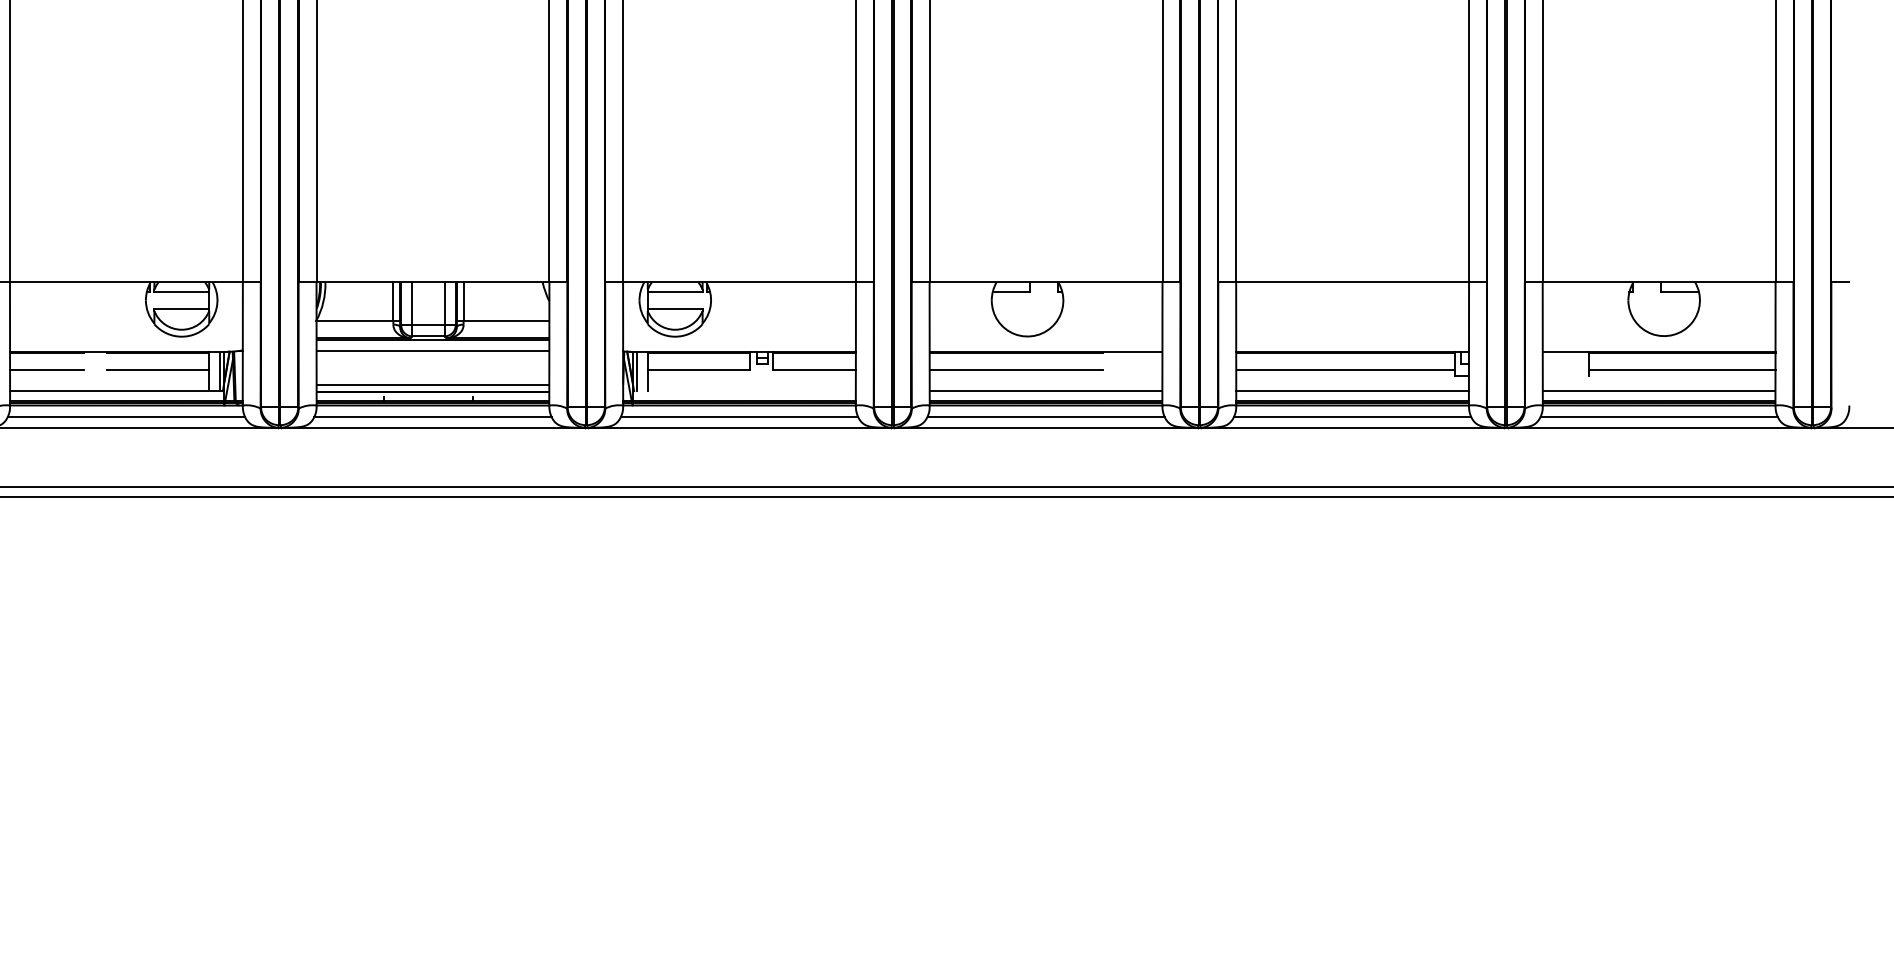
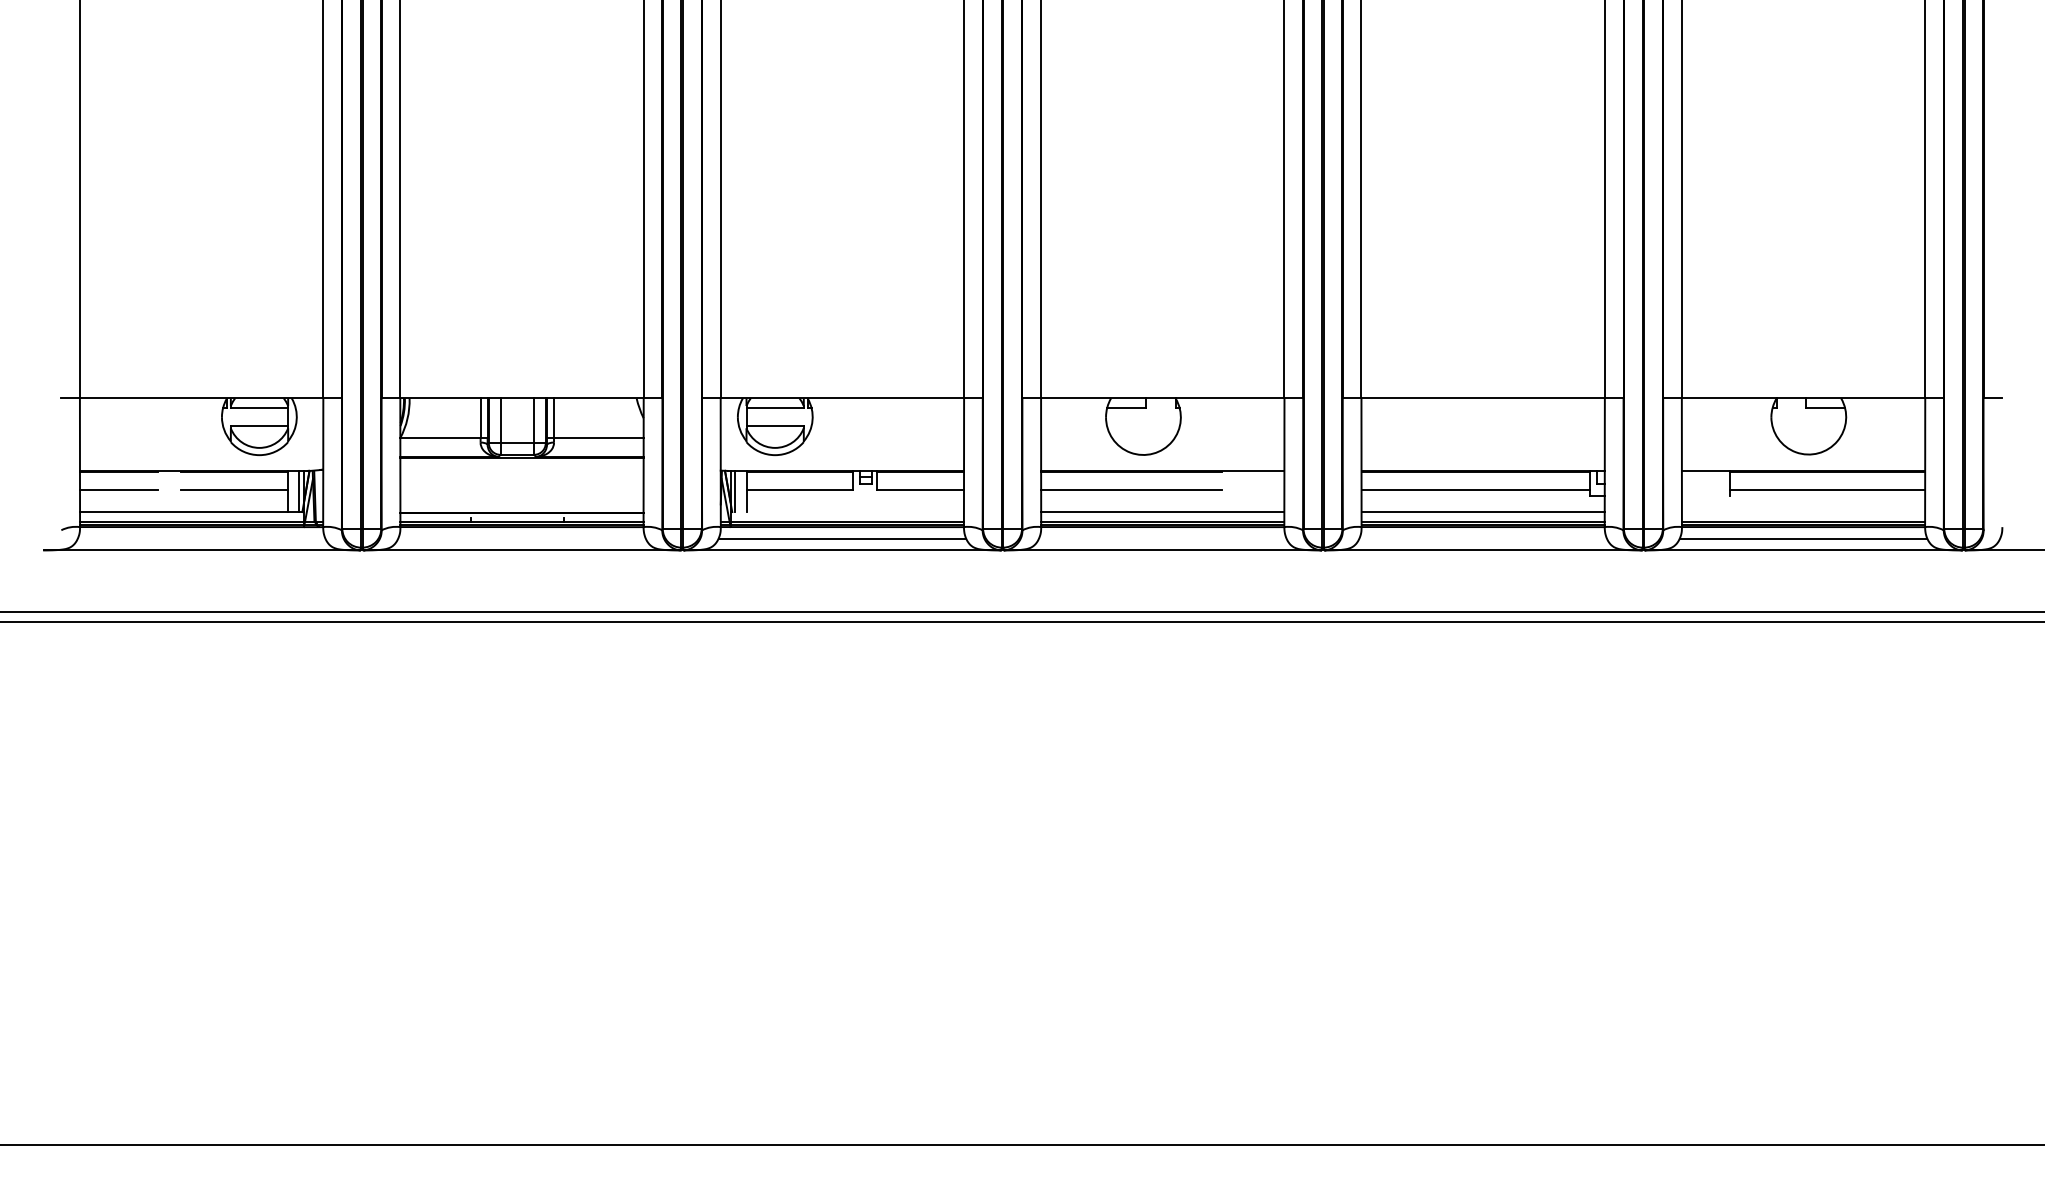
line: (432, 351) -> (521, 470), removed
line: (432, 384) -> (521, 505), removed
line: (1659, 391) -> (1803, 512), removed
line: (126, 416) -> (201, 538), removed
line: (432, 416) -> (521, 538), removed
line: (1045, 416) -> (1162, 538), removed
line: (1352, 416) -> (1483, 538), removed

